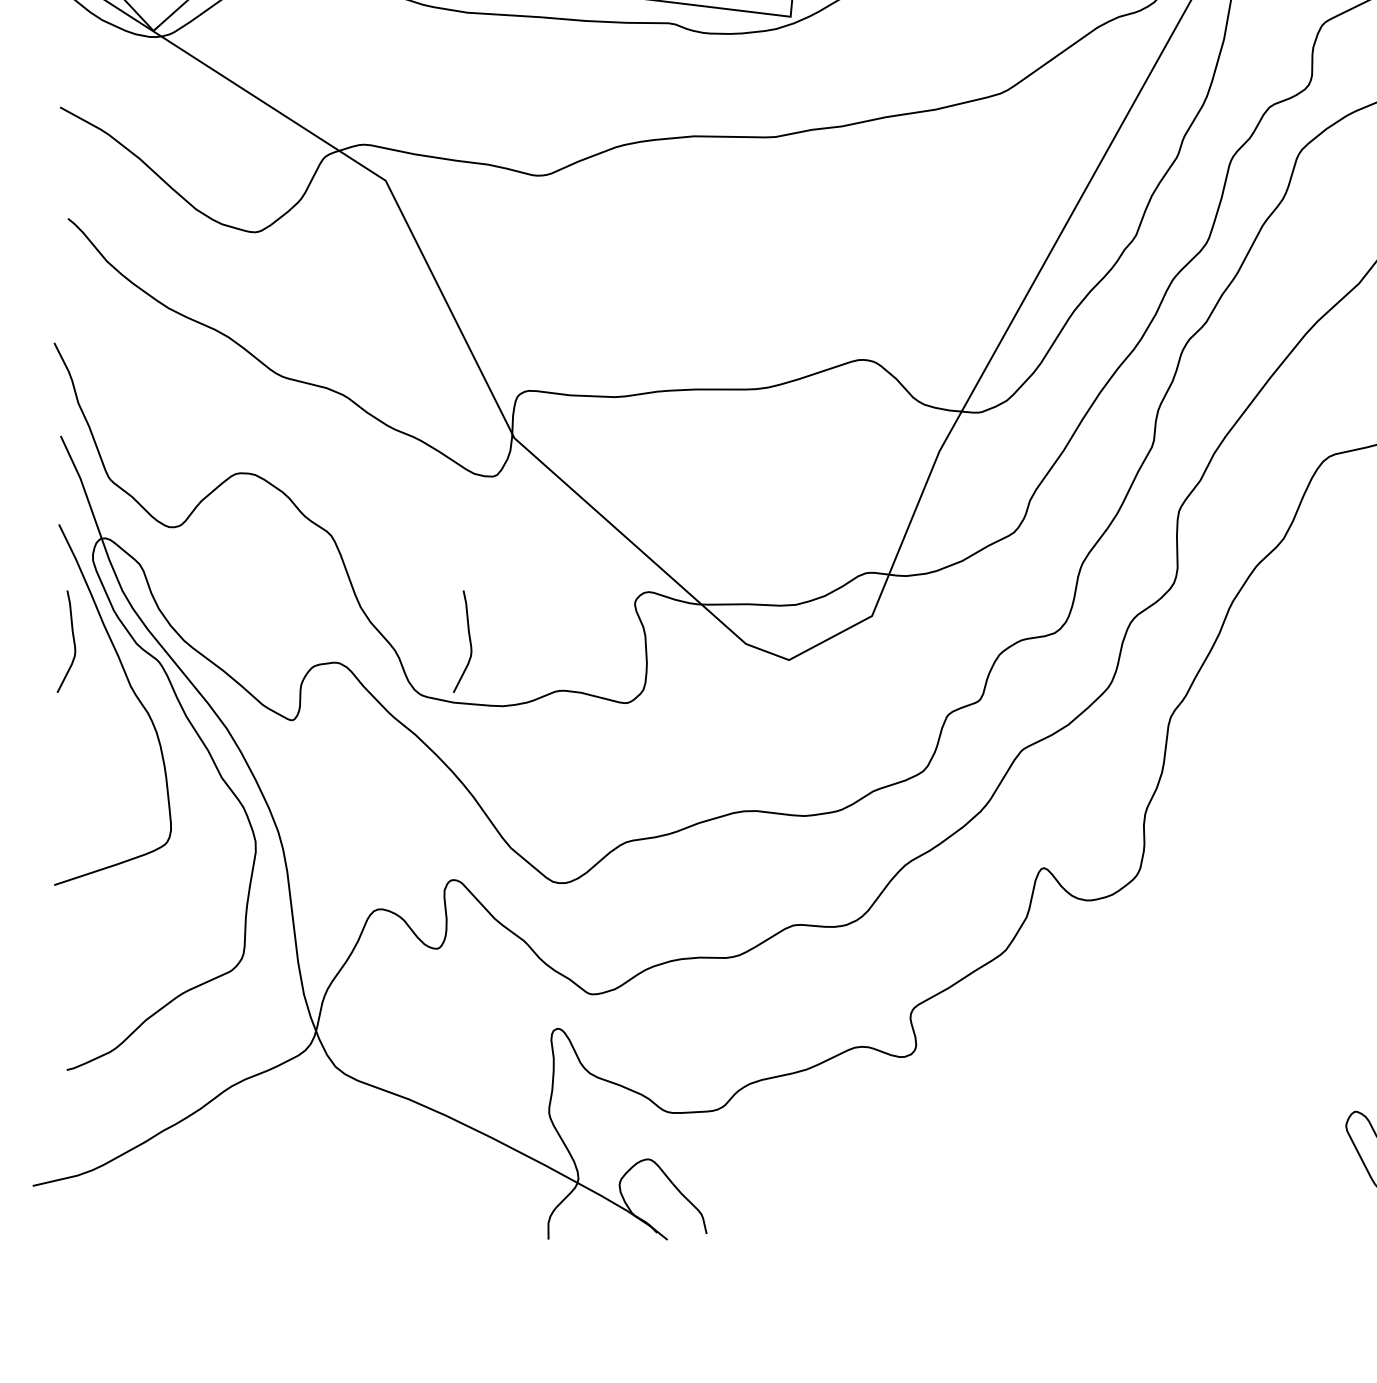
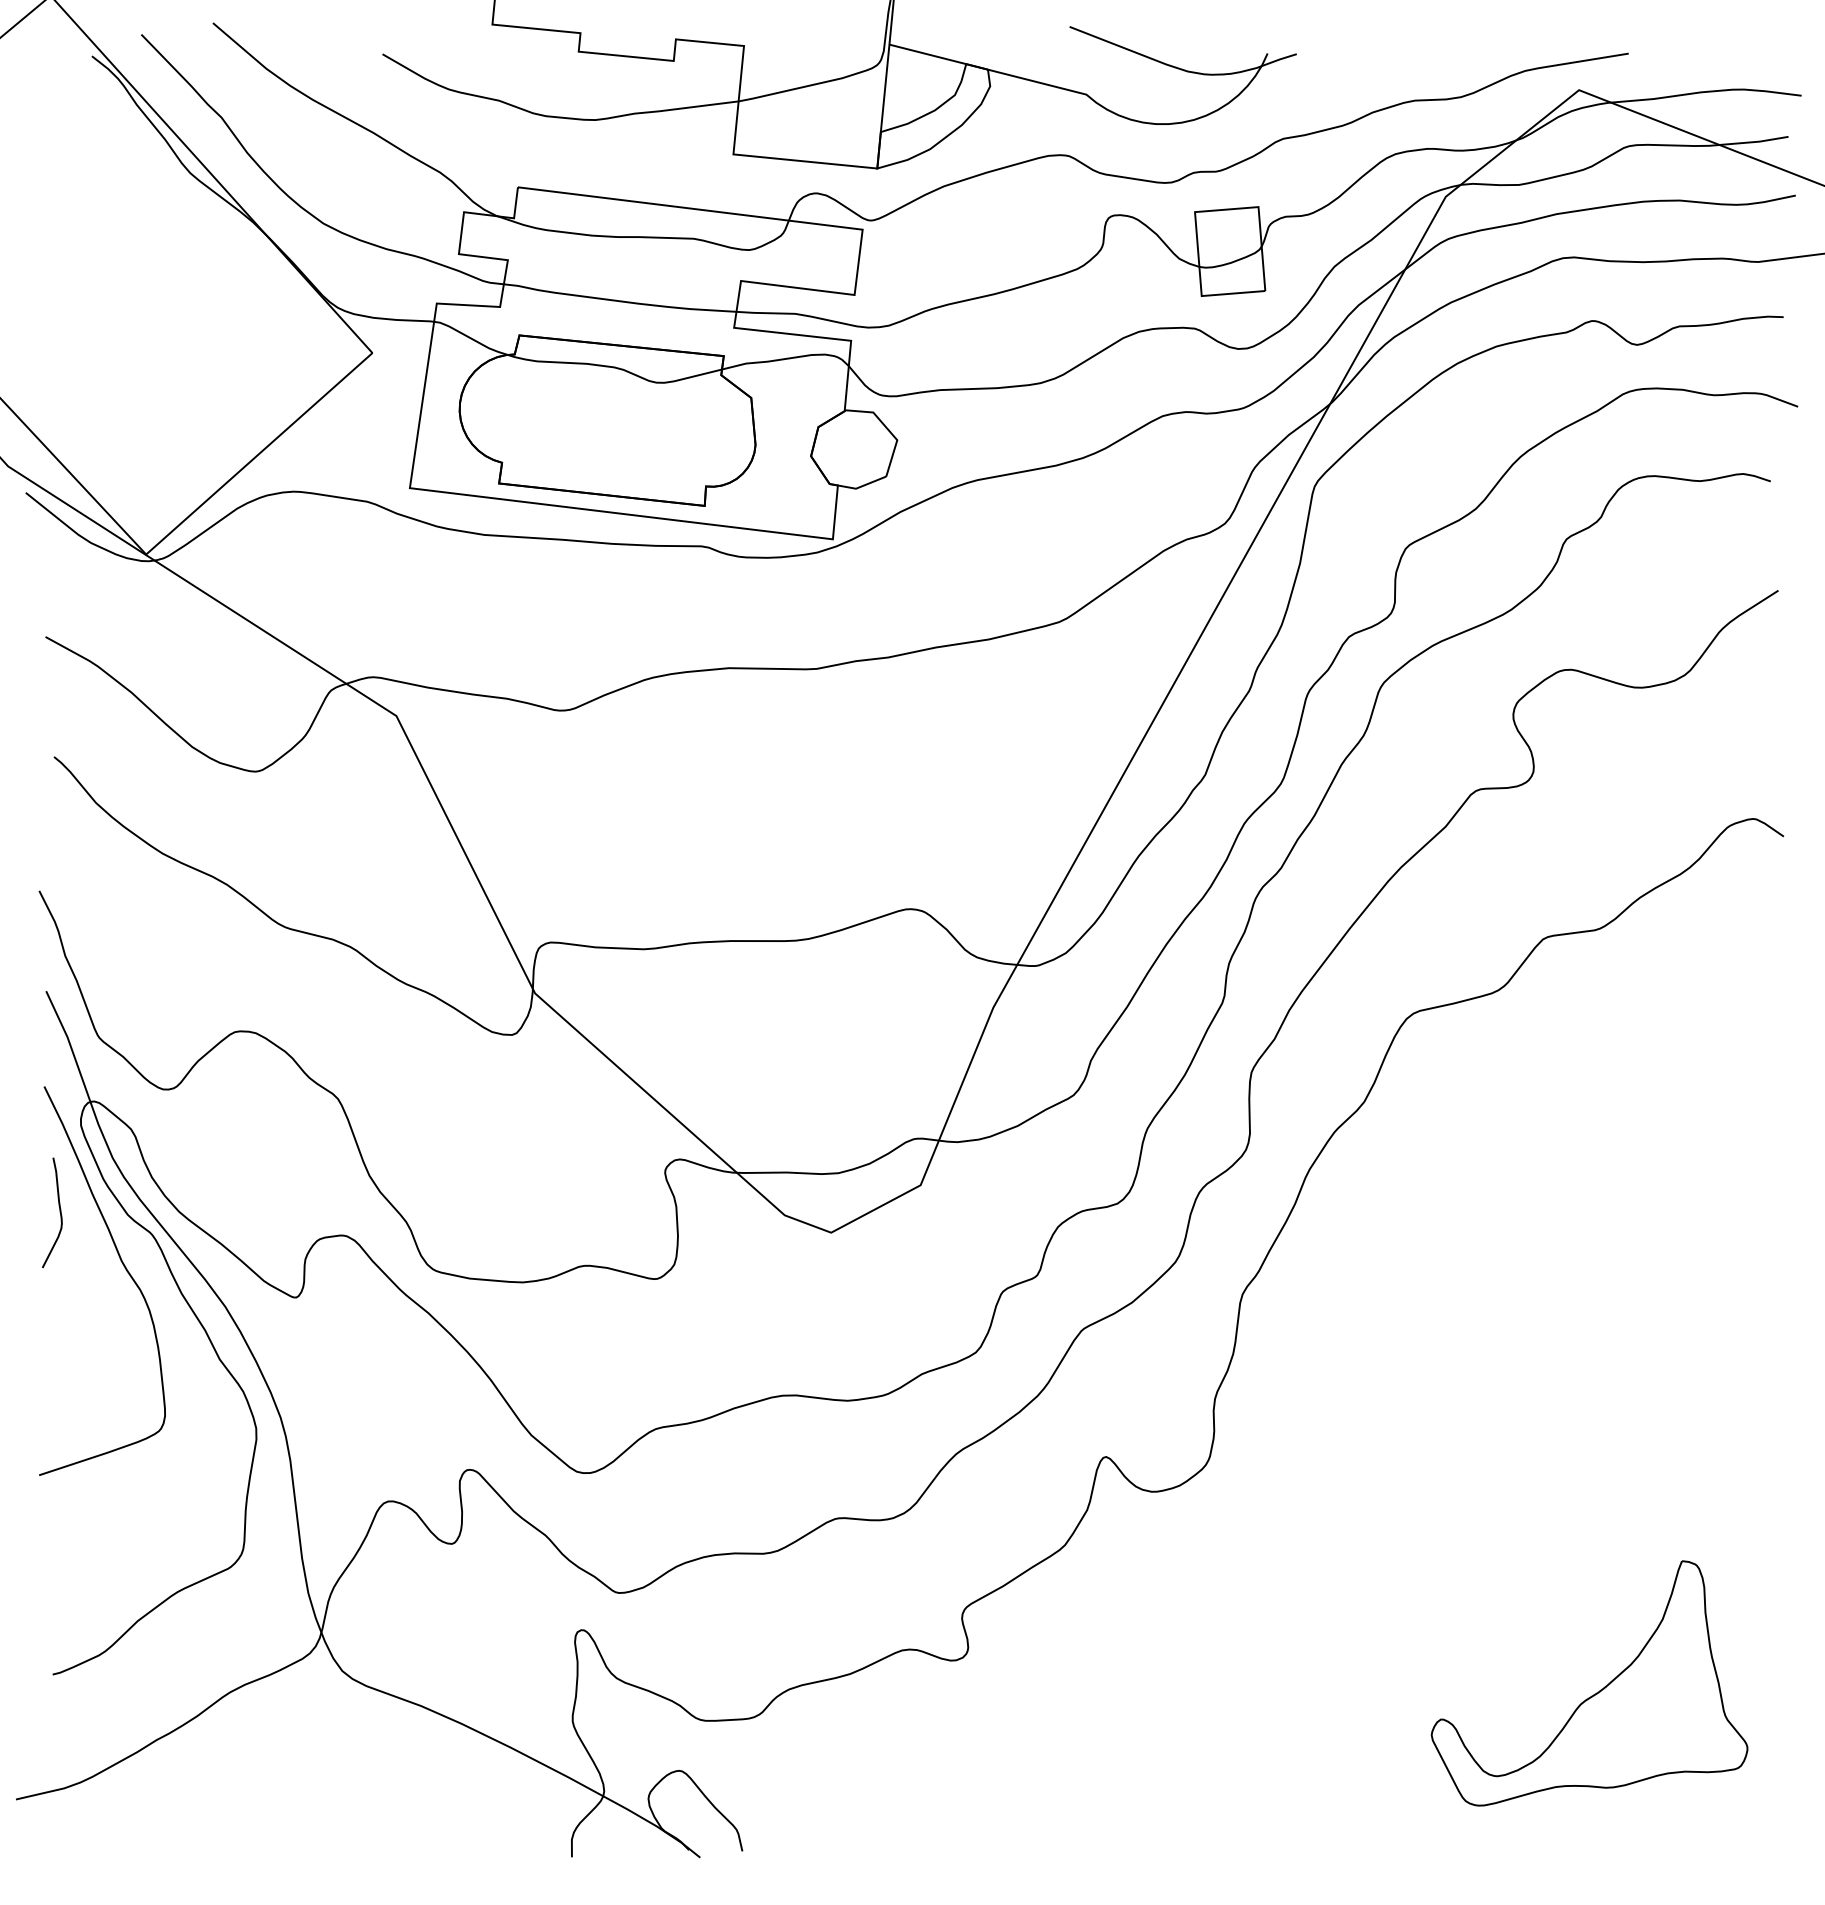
curve: (469, 641) -> (486, 1212), removed

